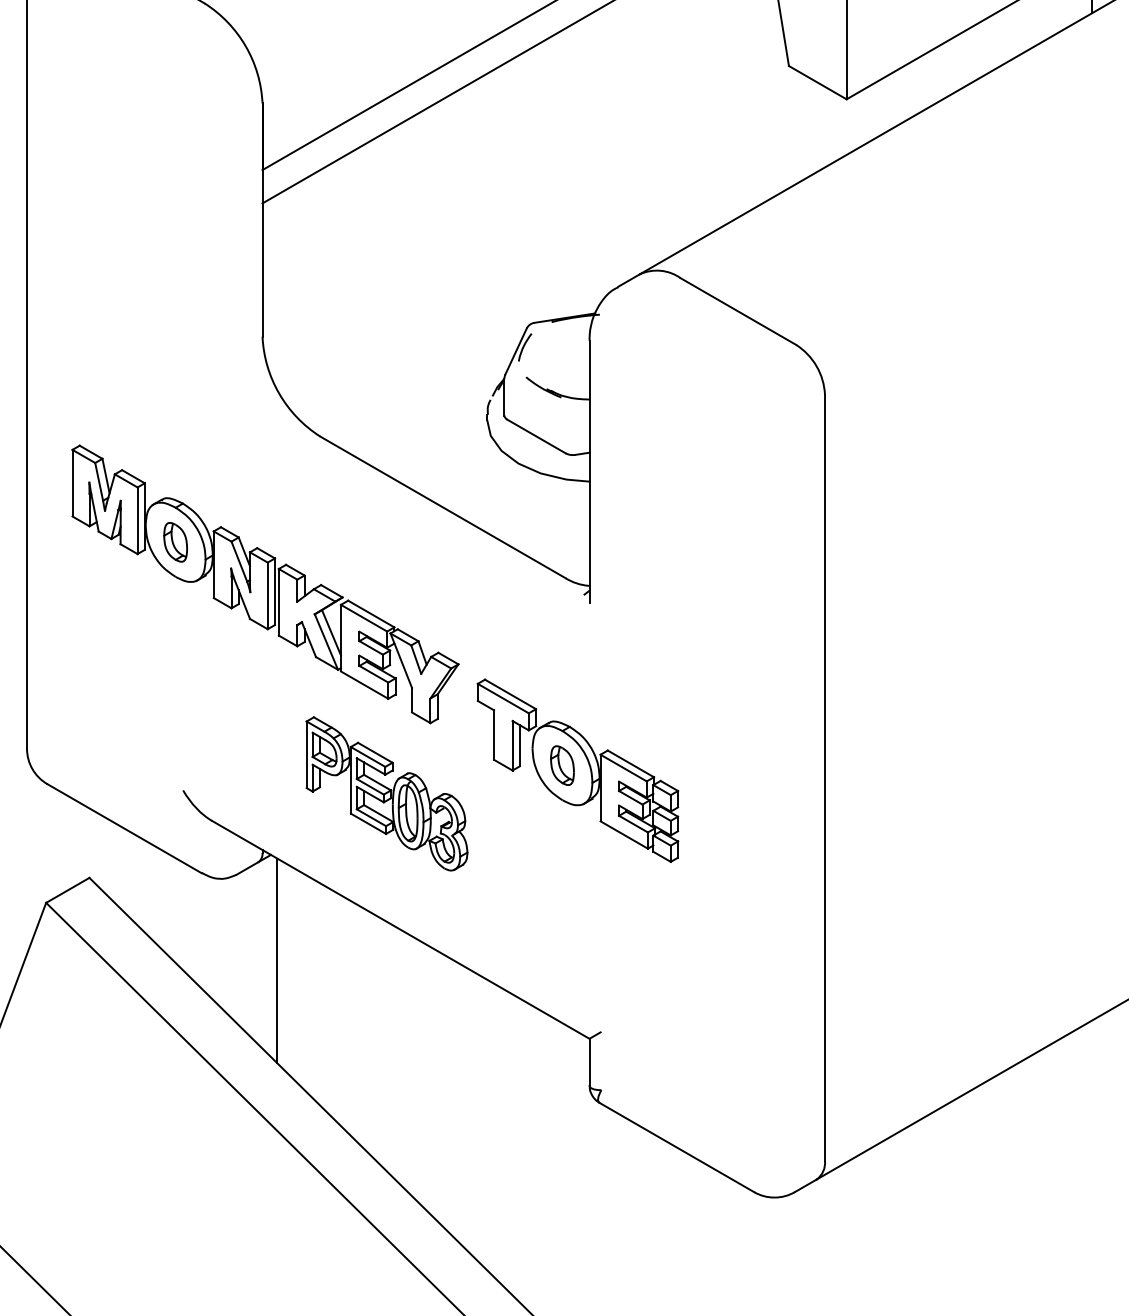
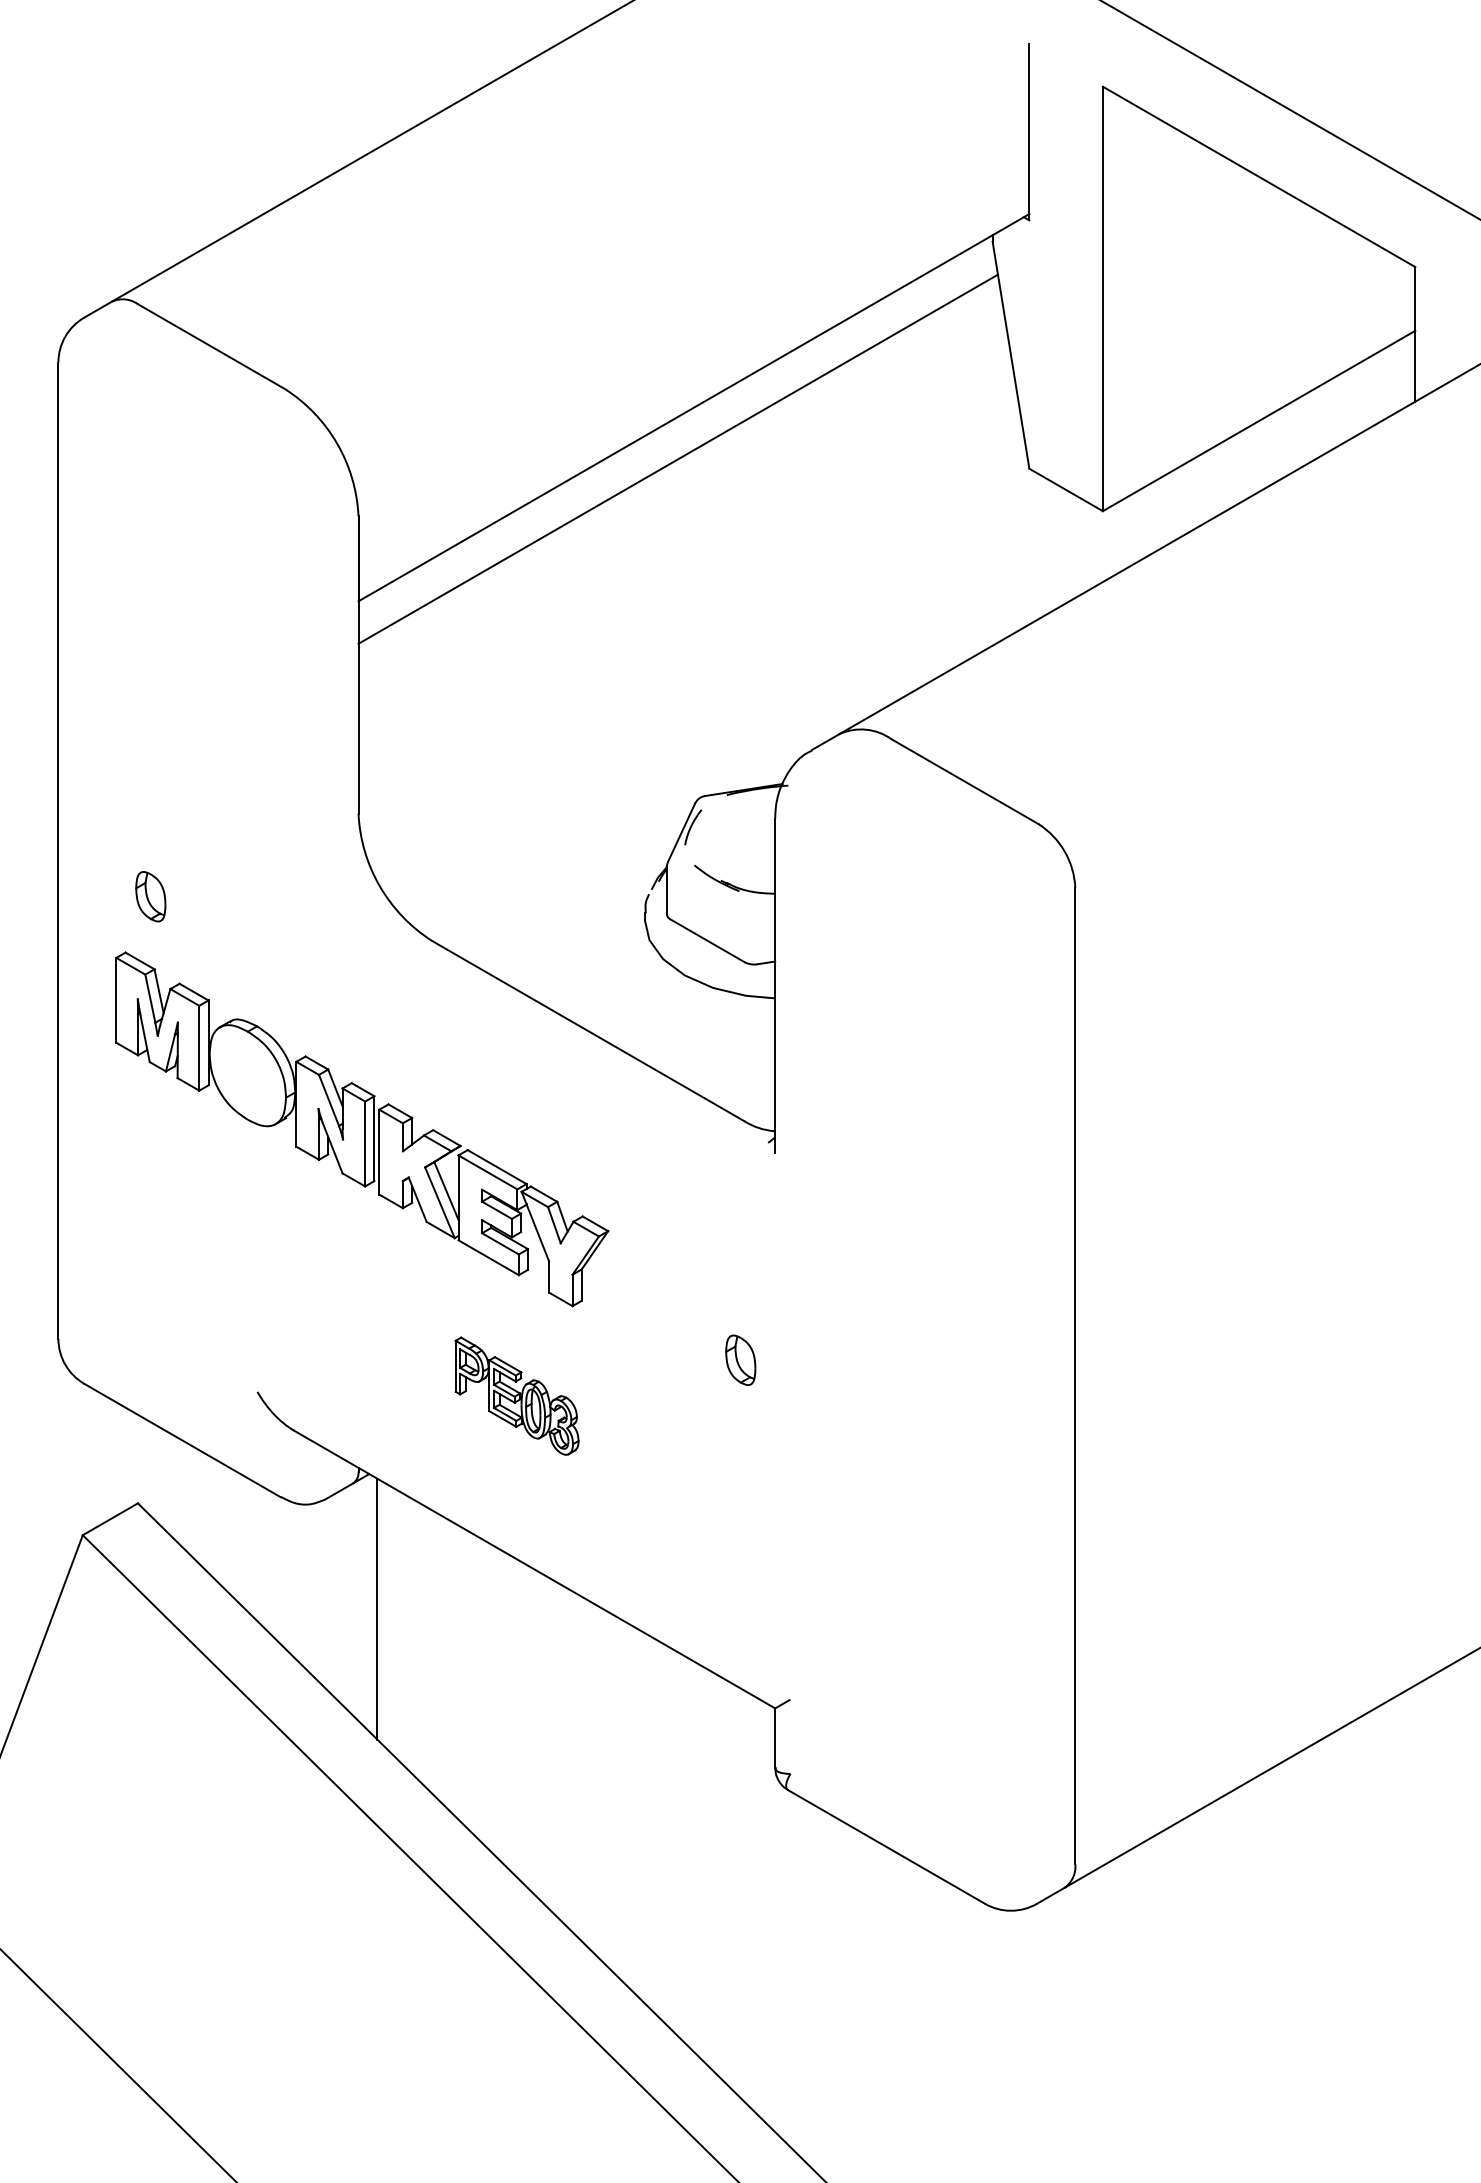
part: (175, 542) -> (150, 896), moved
part: (577, 770) -> (760, 1366), removed
part: (386, 793) -> (516, 1395), size x0.6

